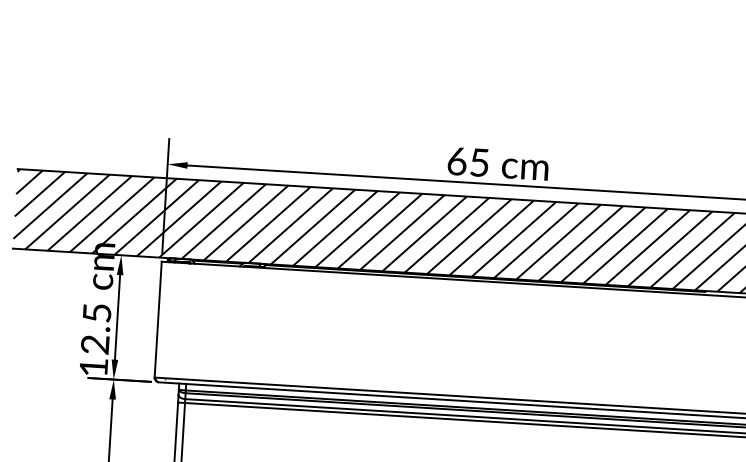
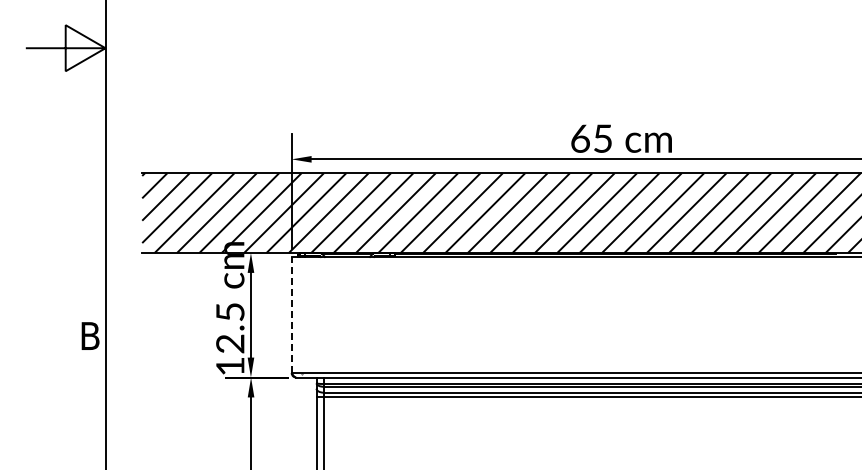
line: (158, 319) -> (291, 314), solid -> dashed

